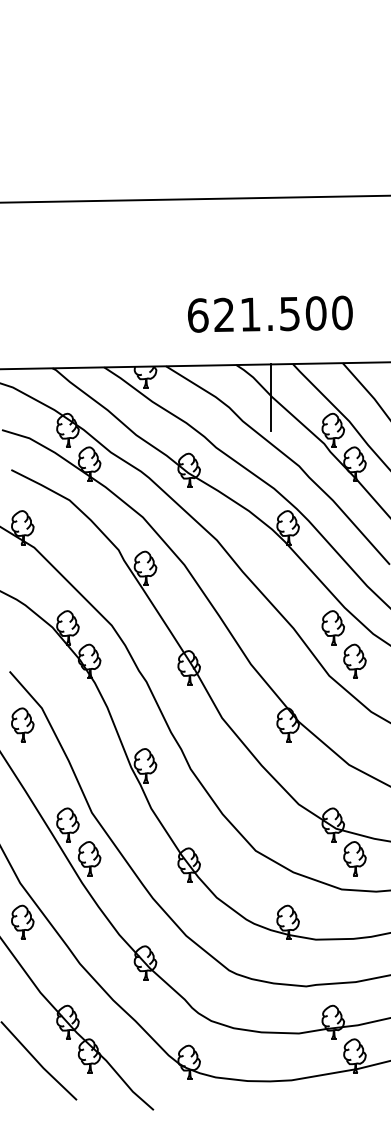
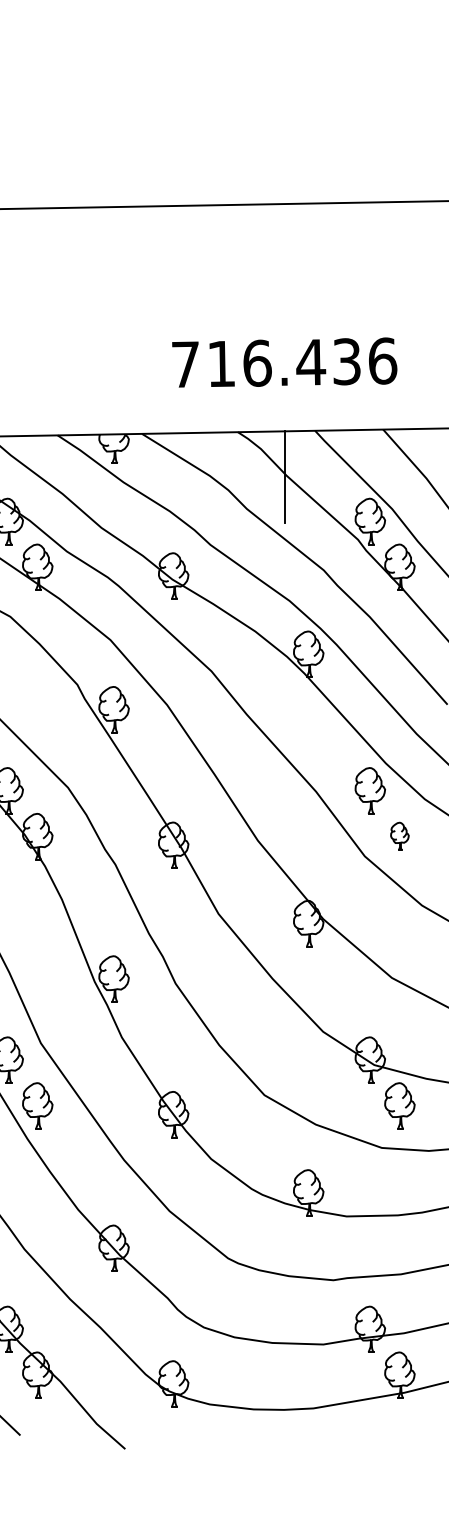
text: (270, 313) -> (284, 361), 621.500 -> 716.436
part: (354, 660) -> (399, 835), size x0.6

